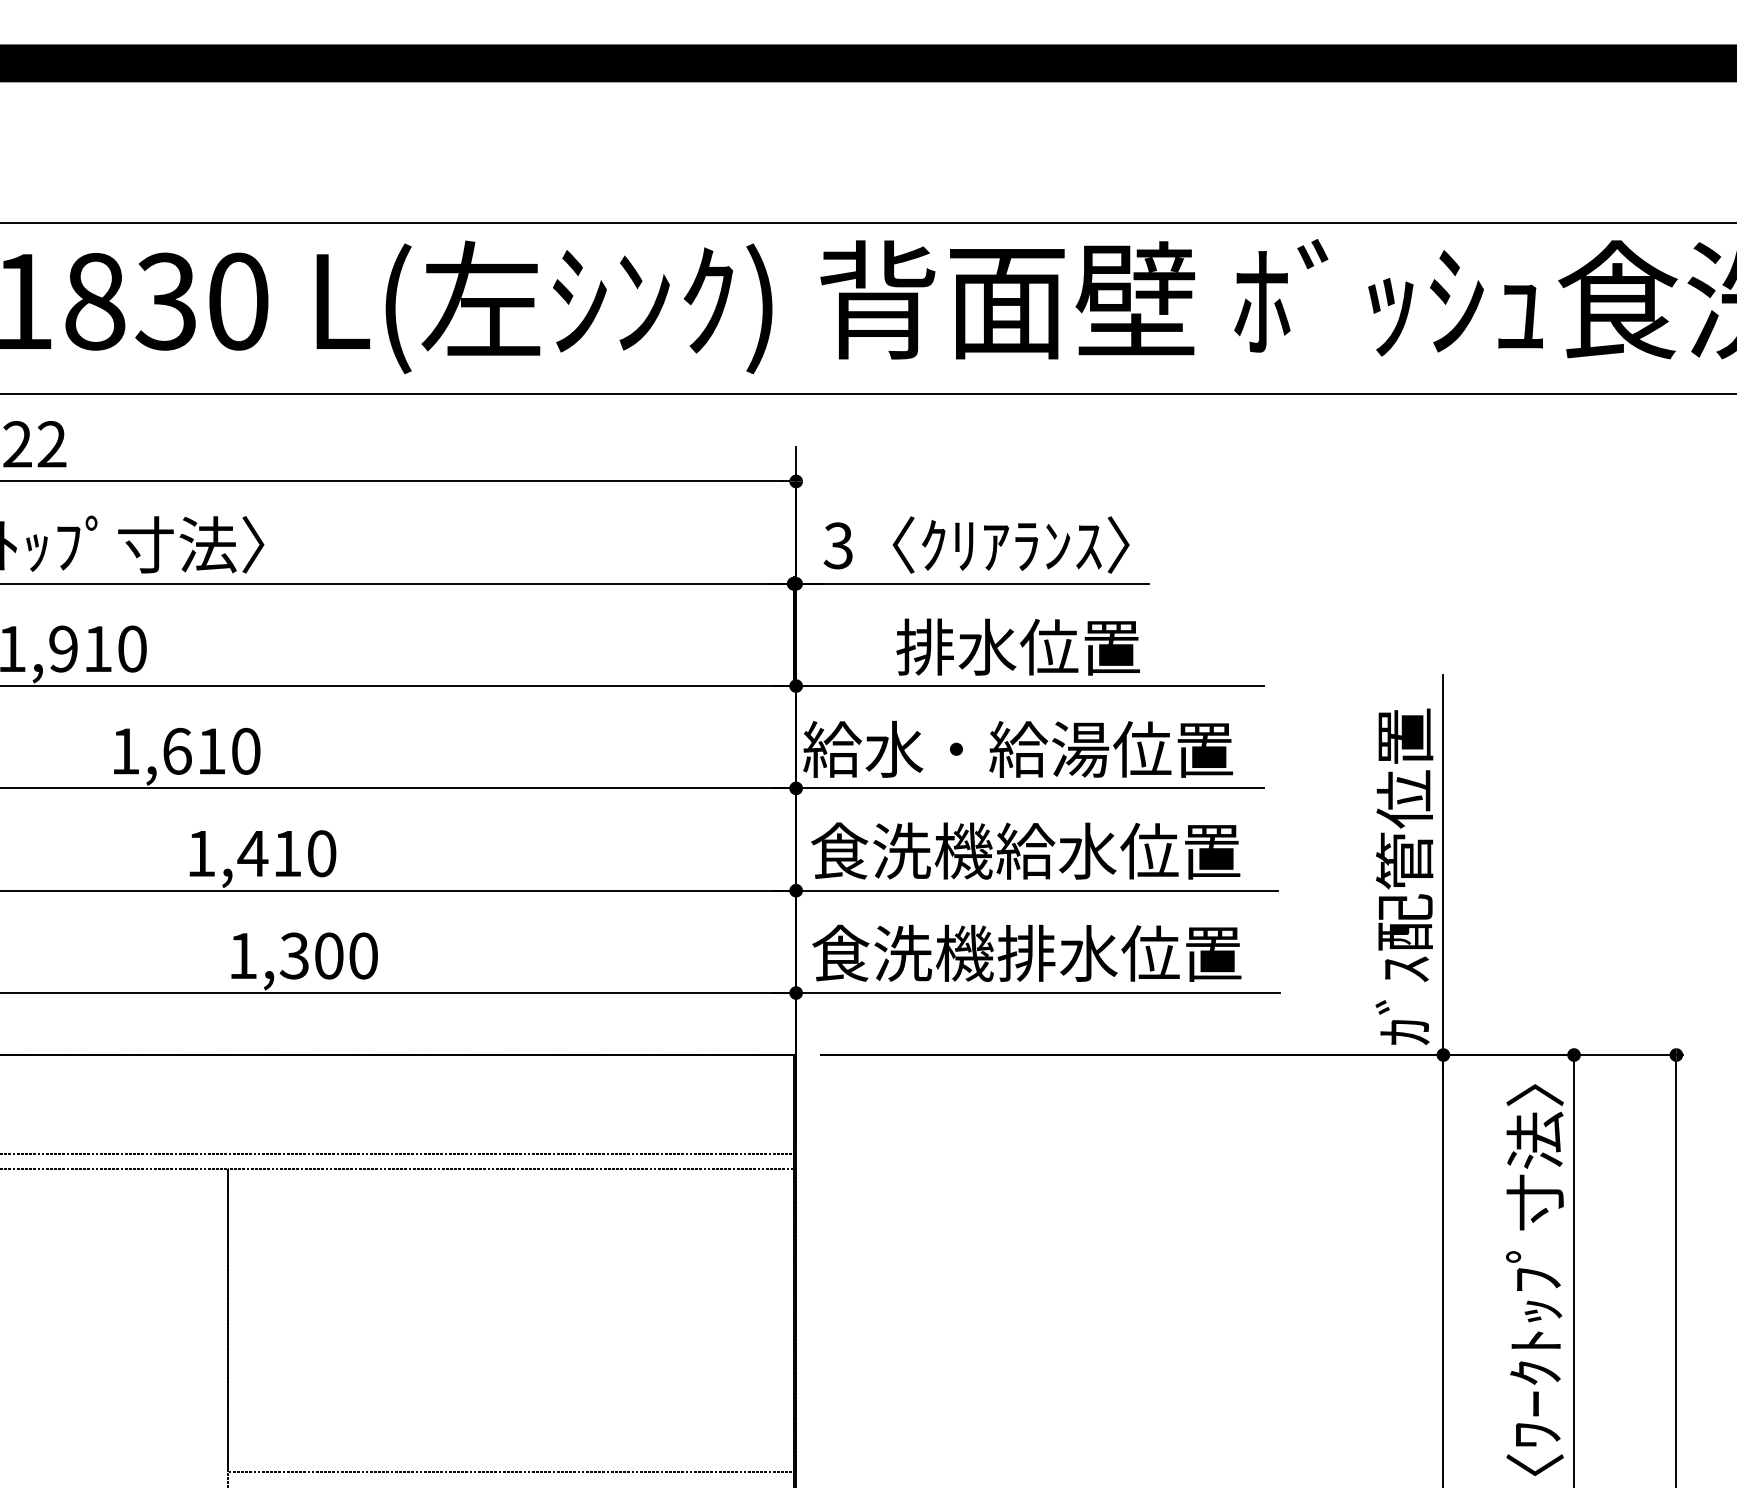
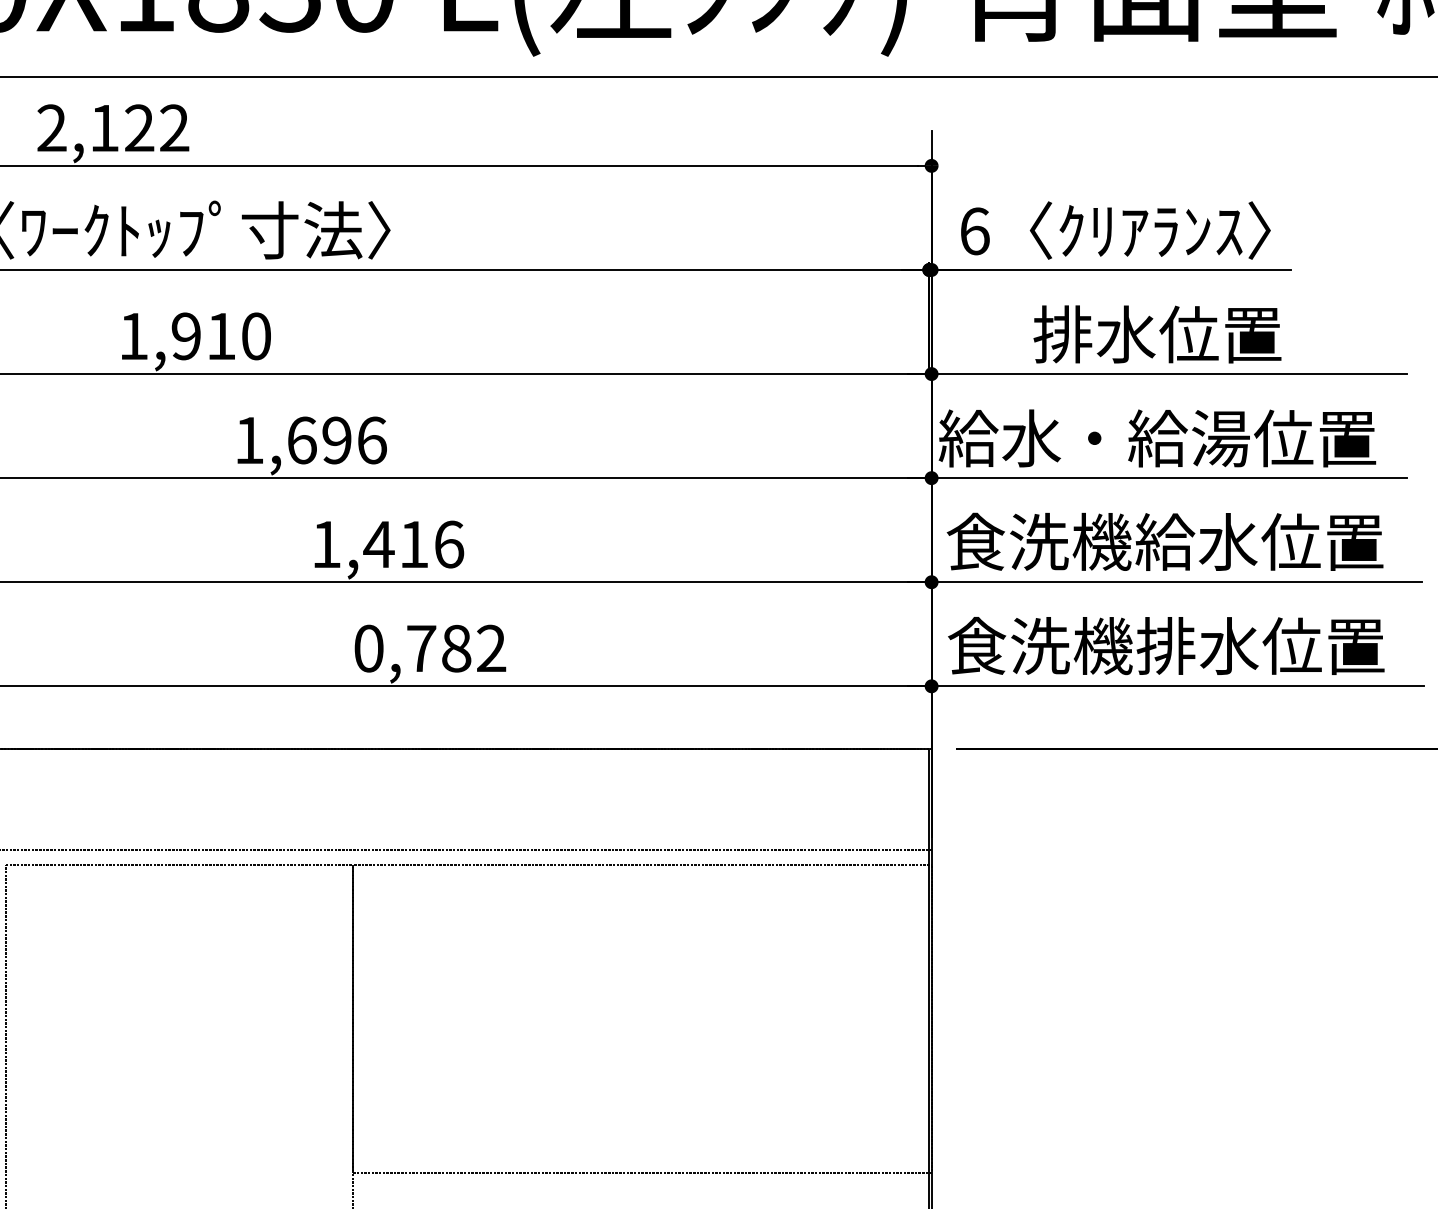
text: (838, 545) -> (974, 231), 3 -> 6
text: (228, 750) -> (354, 439), 1,610 -> 1,696
text: (322, 853) -> (449, 544), 1,410 -> 1,416
text: (303, 955) -> (430, 648), 1,300 -> 0,782

